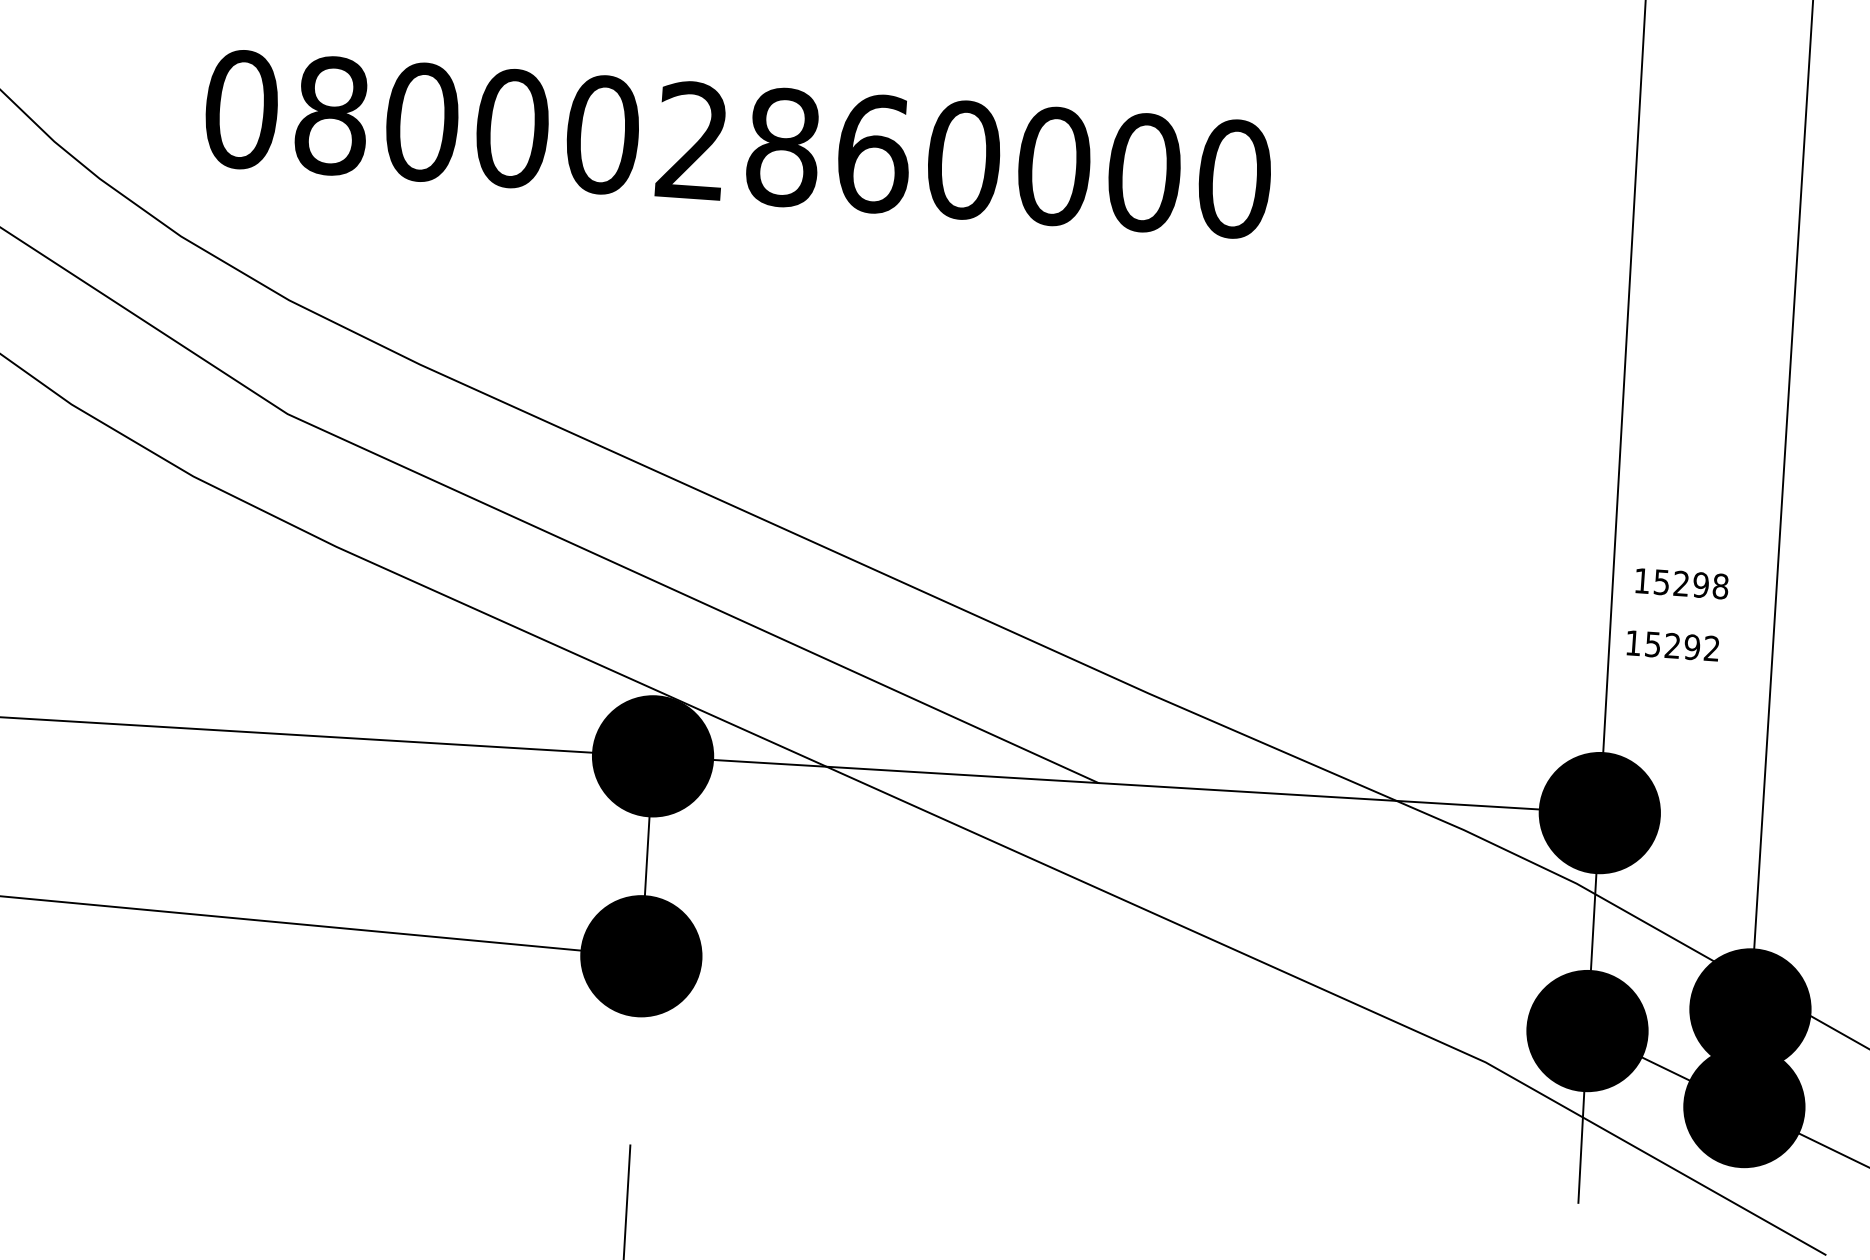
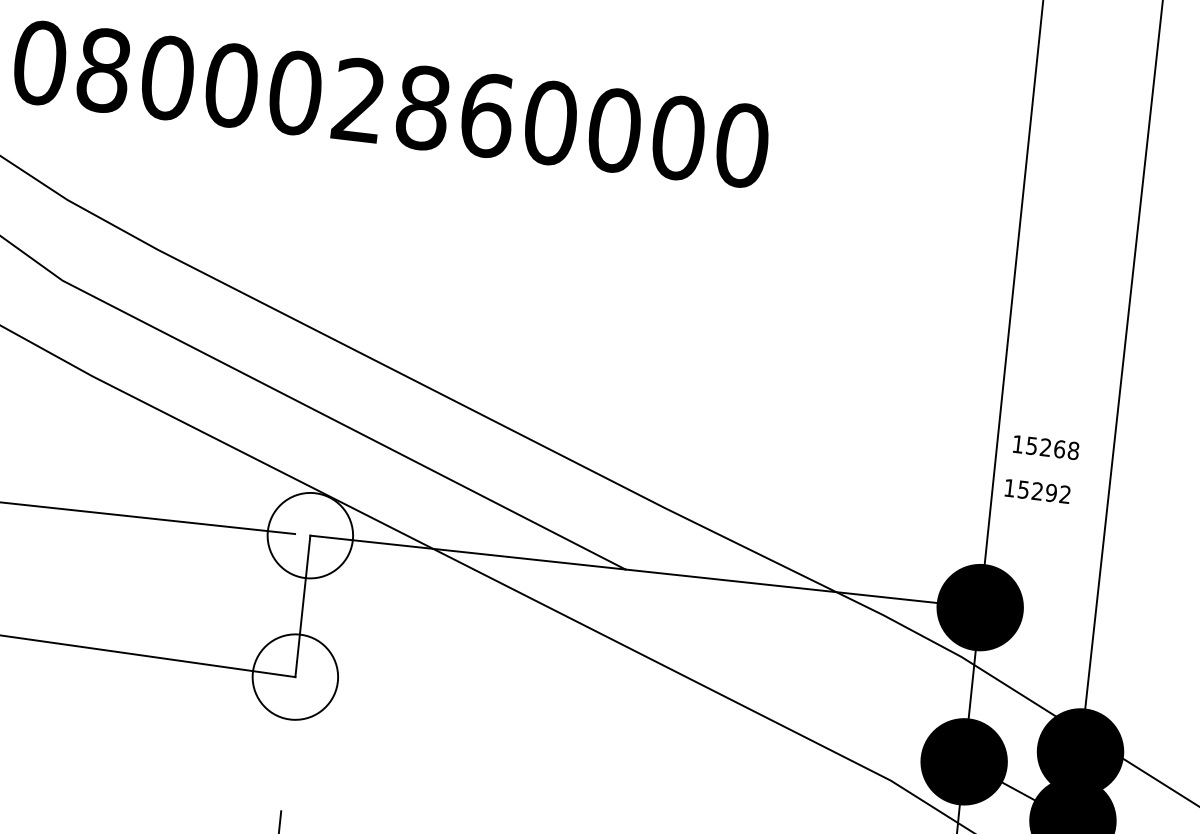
text: (1700, 585) -> (1059, 449), 15298 -> 15268
fill: (652, 756) -> (309, 535), removed
fill: (641, 956) -> (295, 677), removed

